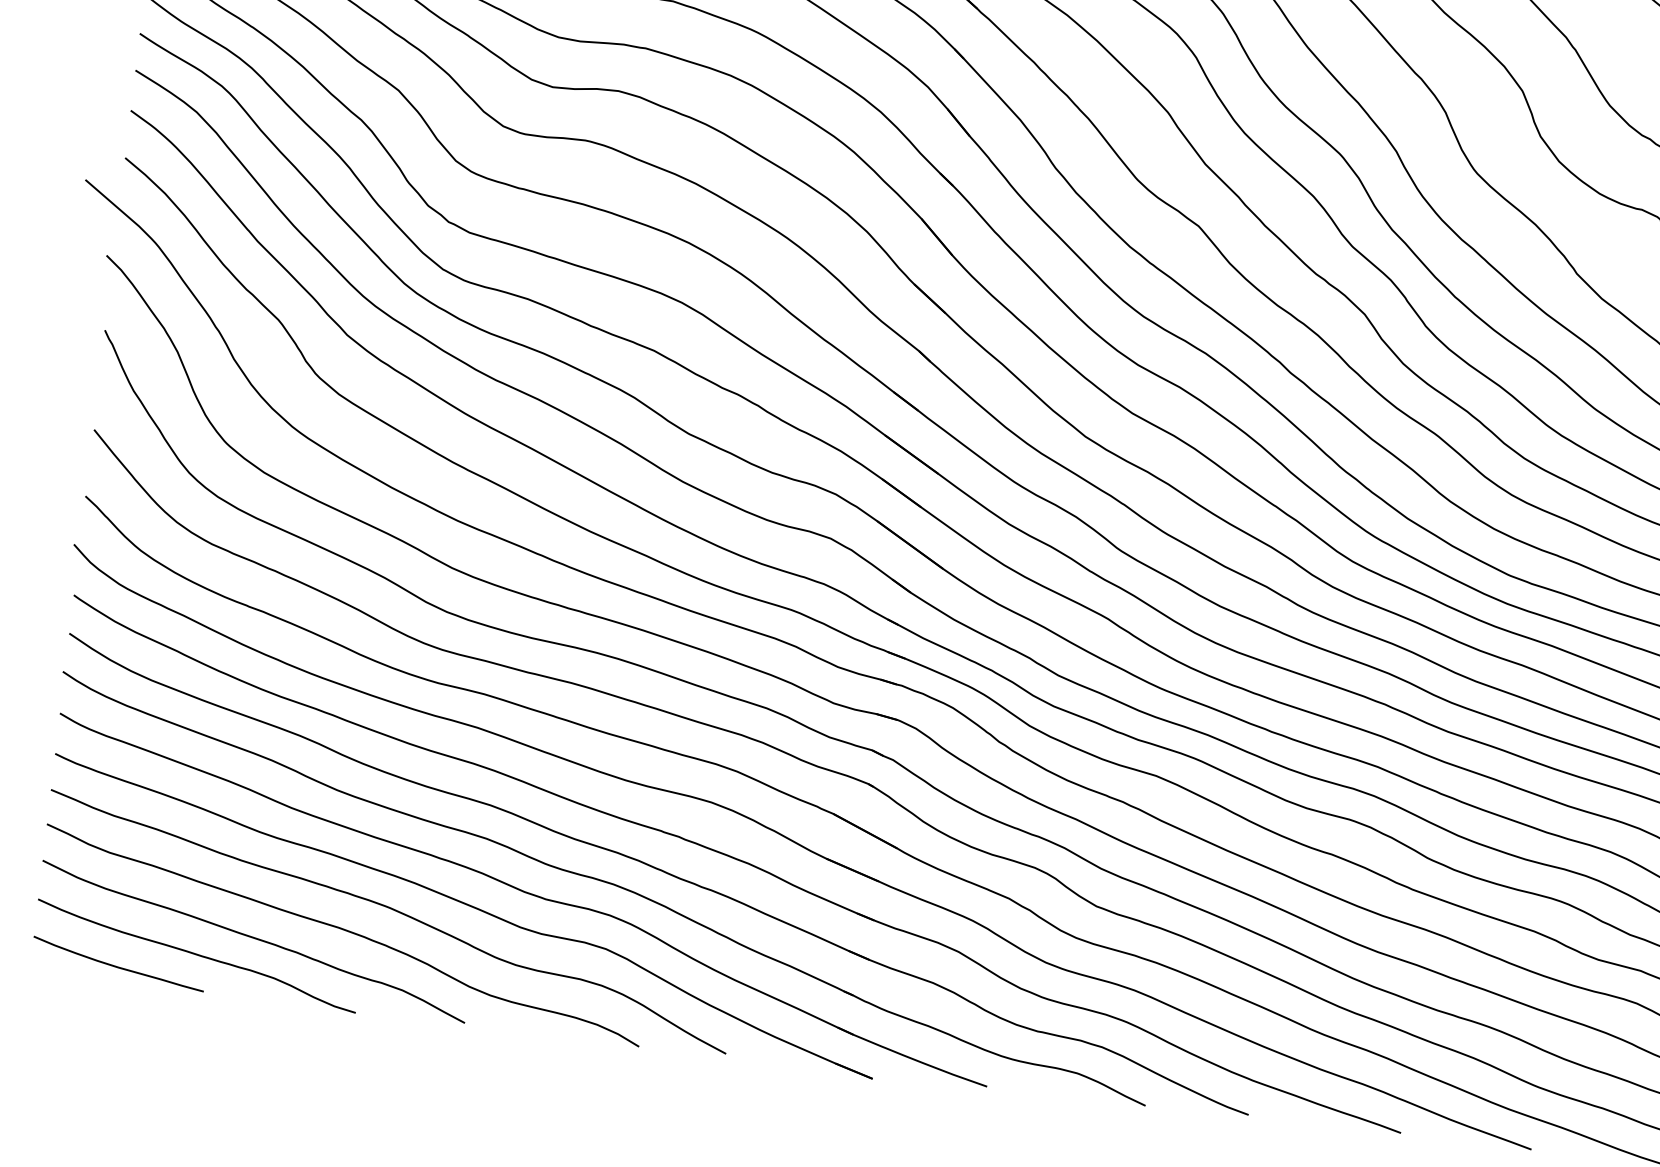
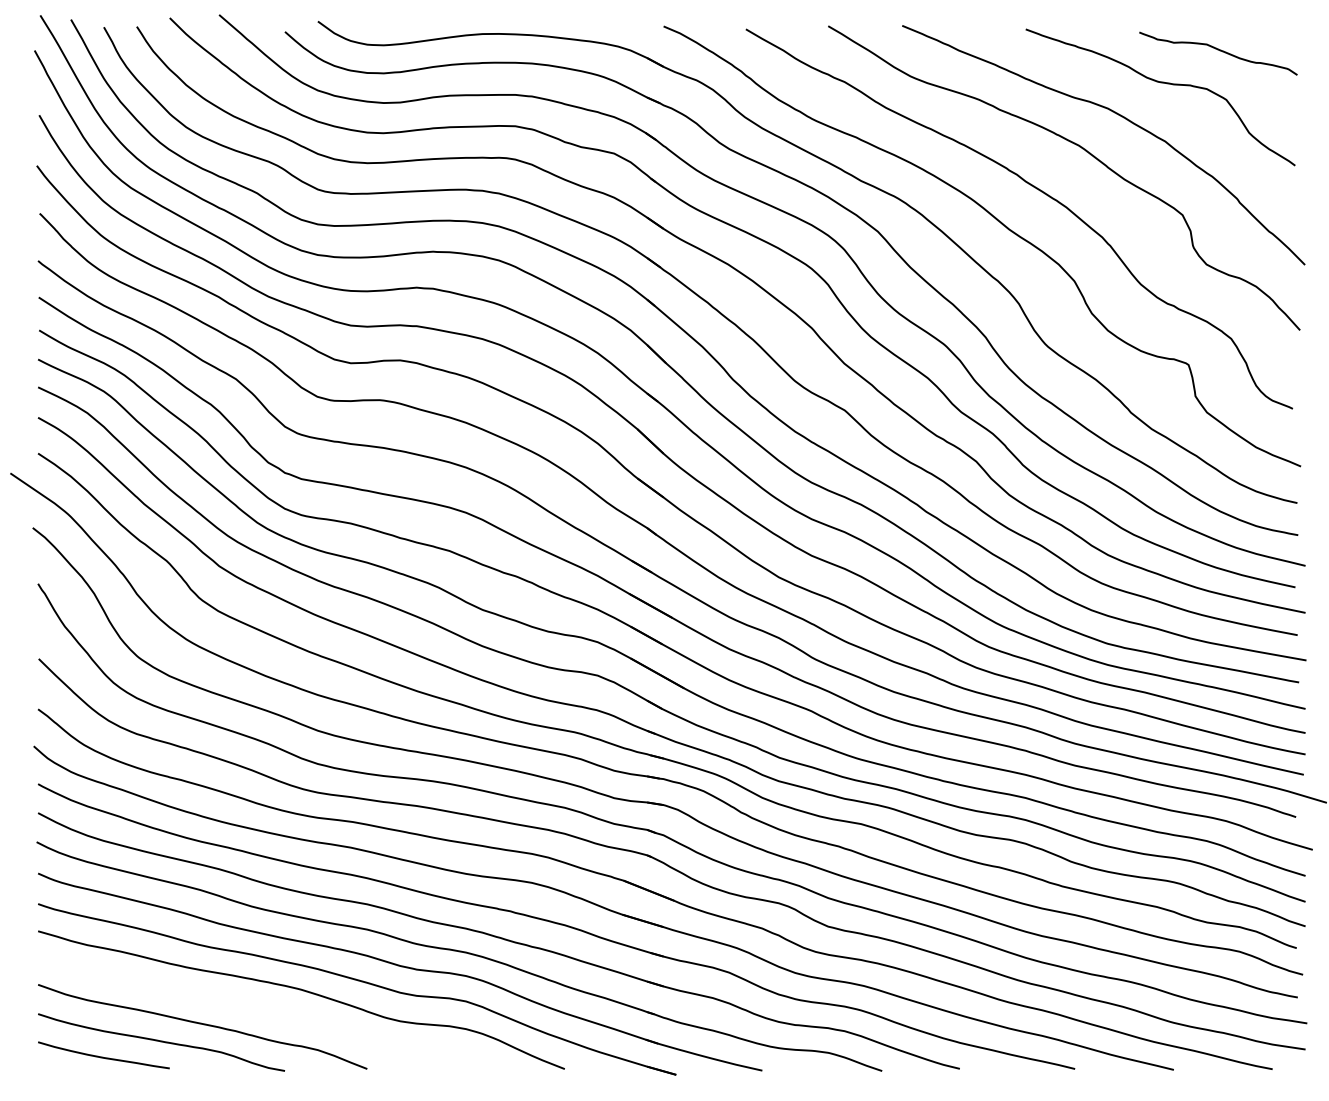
curve: (345, 932) -> (270, 1011), removed

